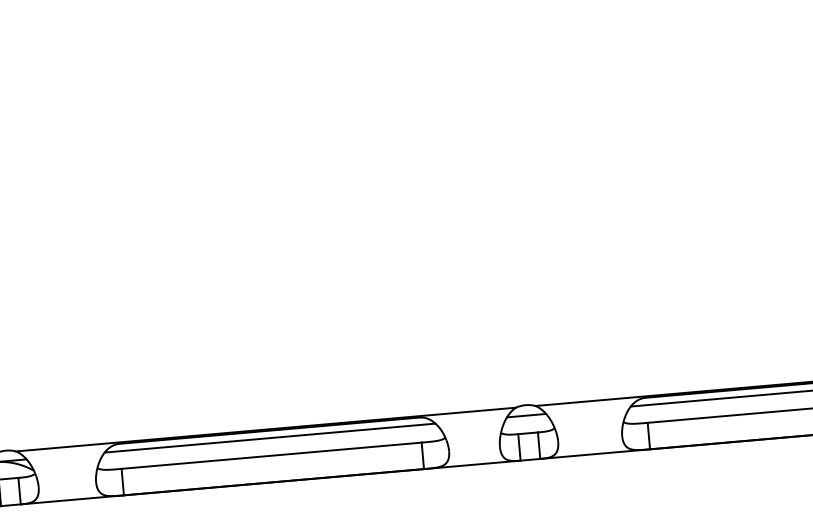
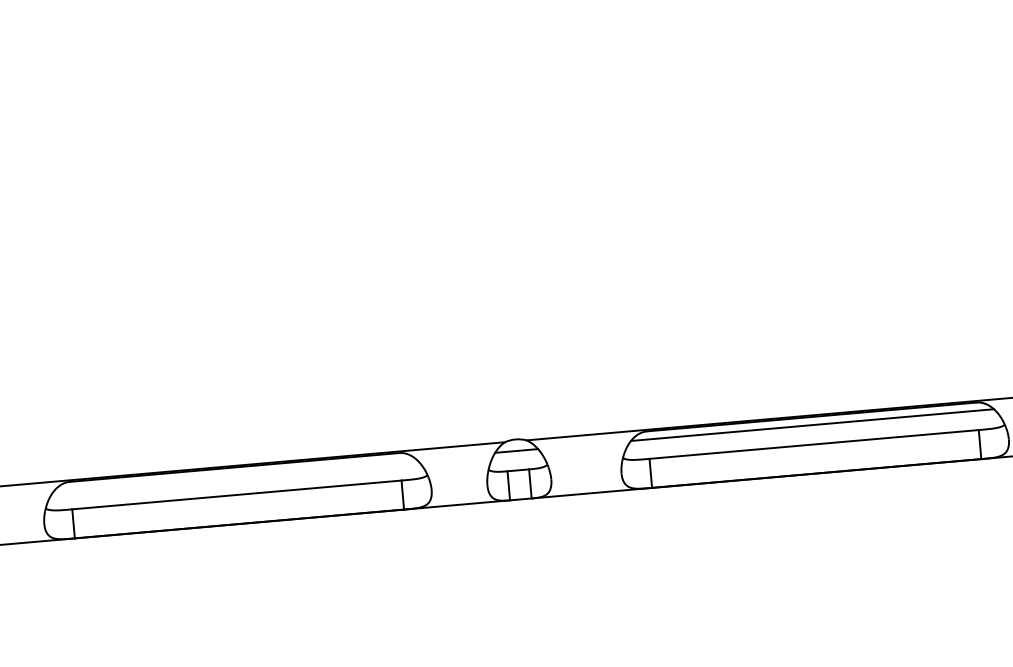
line: (269, 438) -> (234, 475), removed

